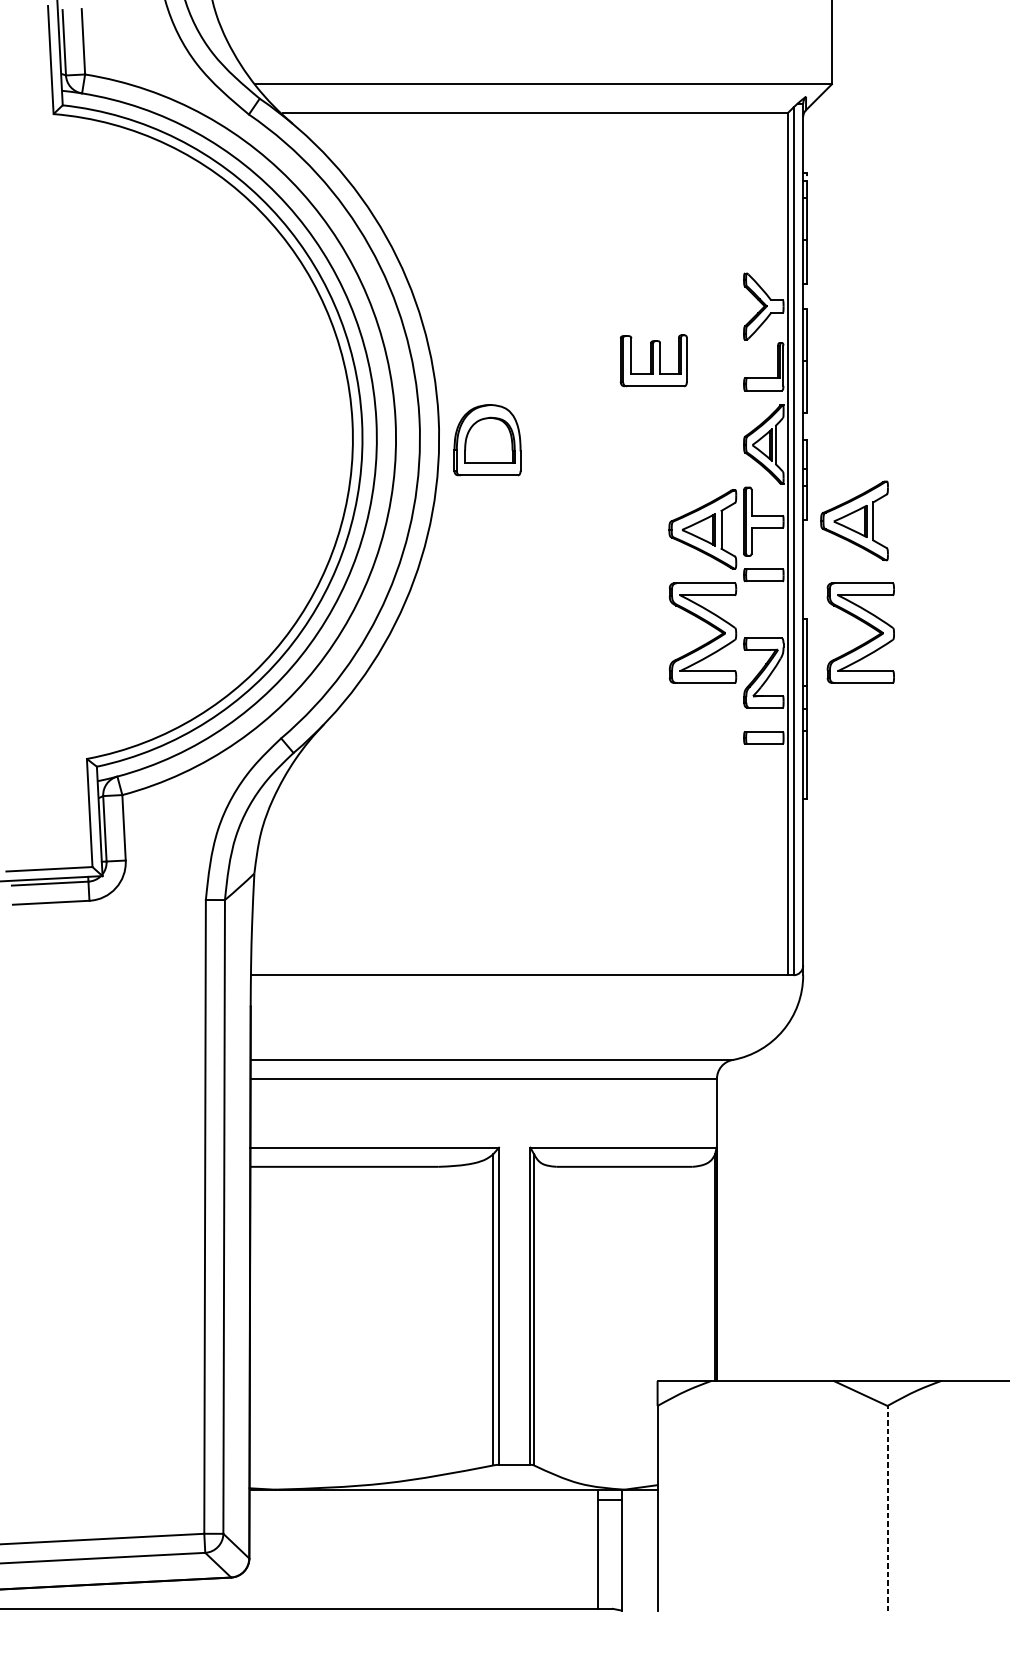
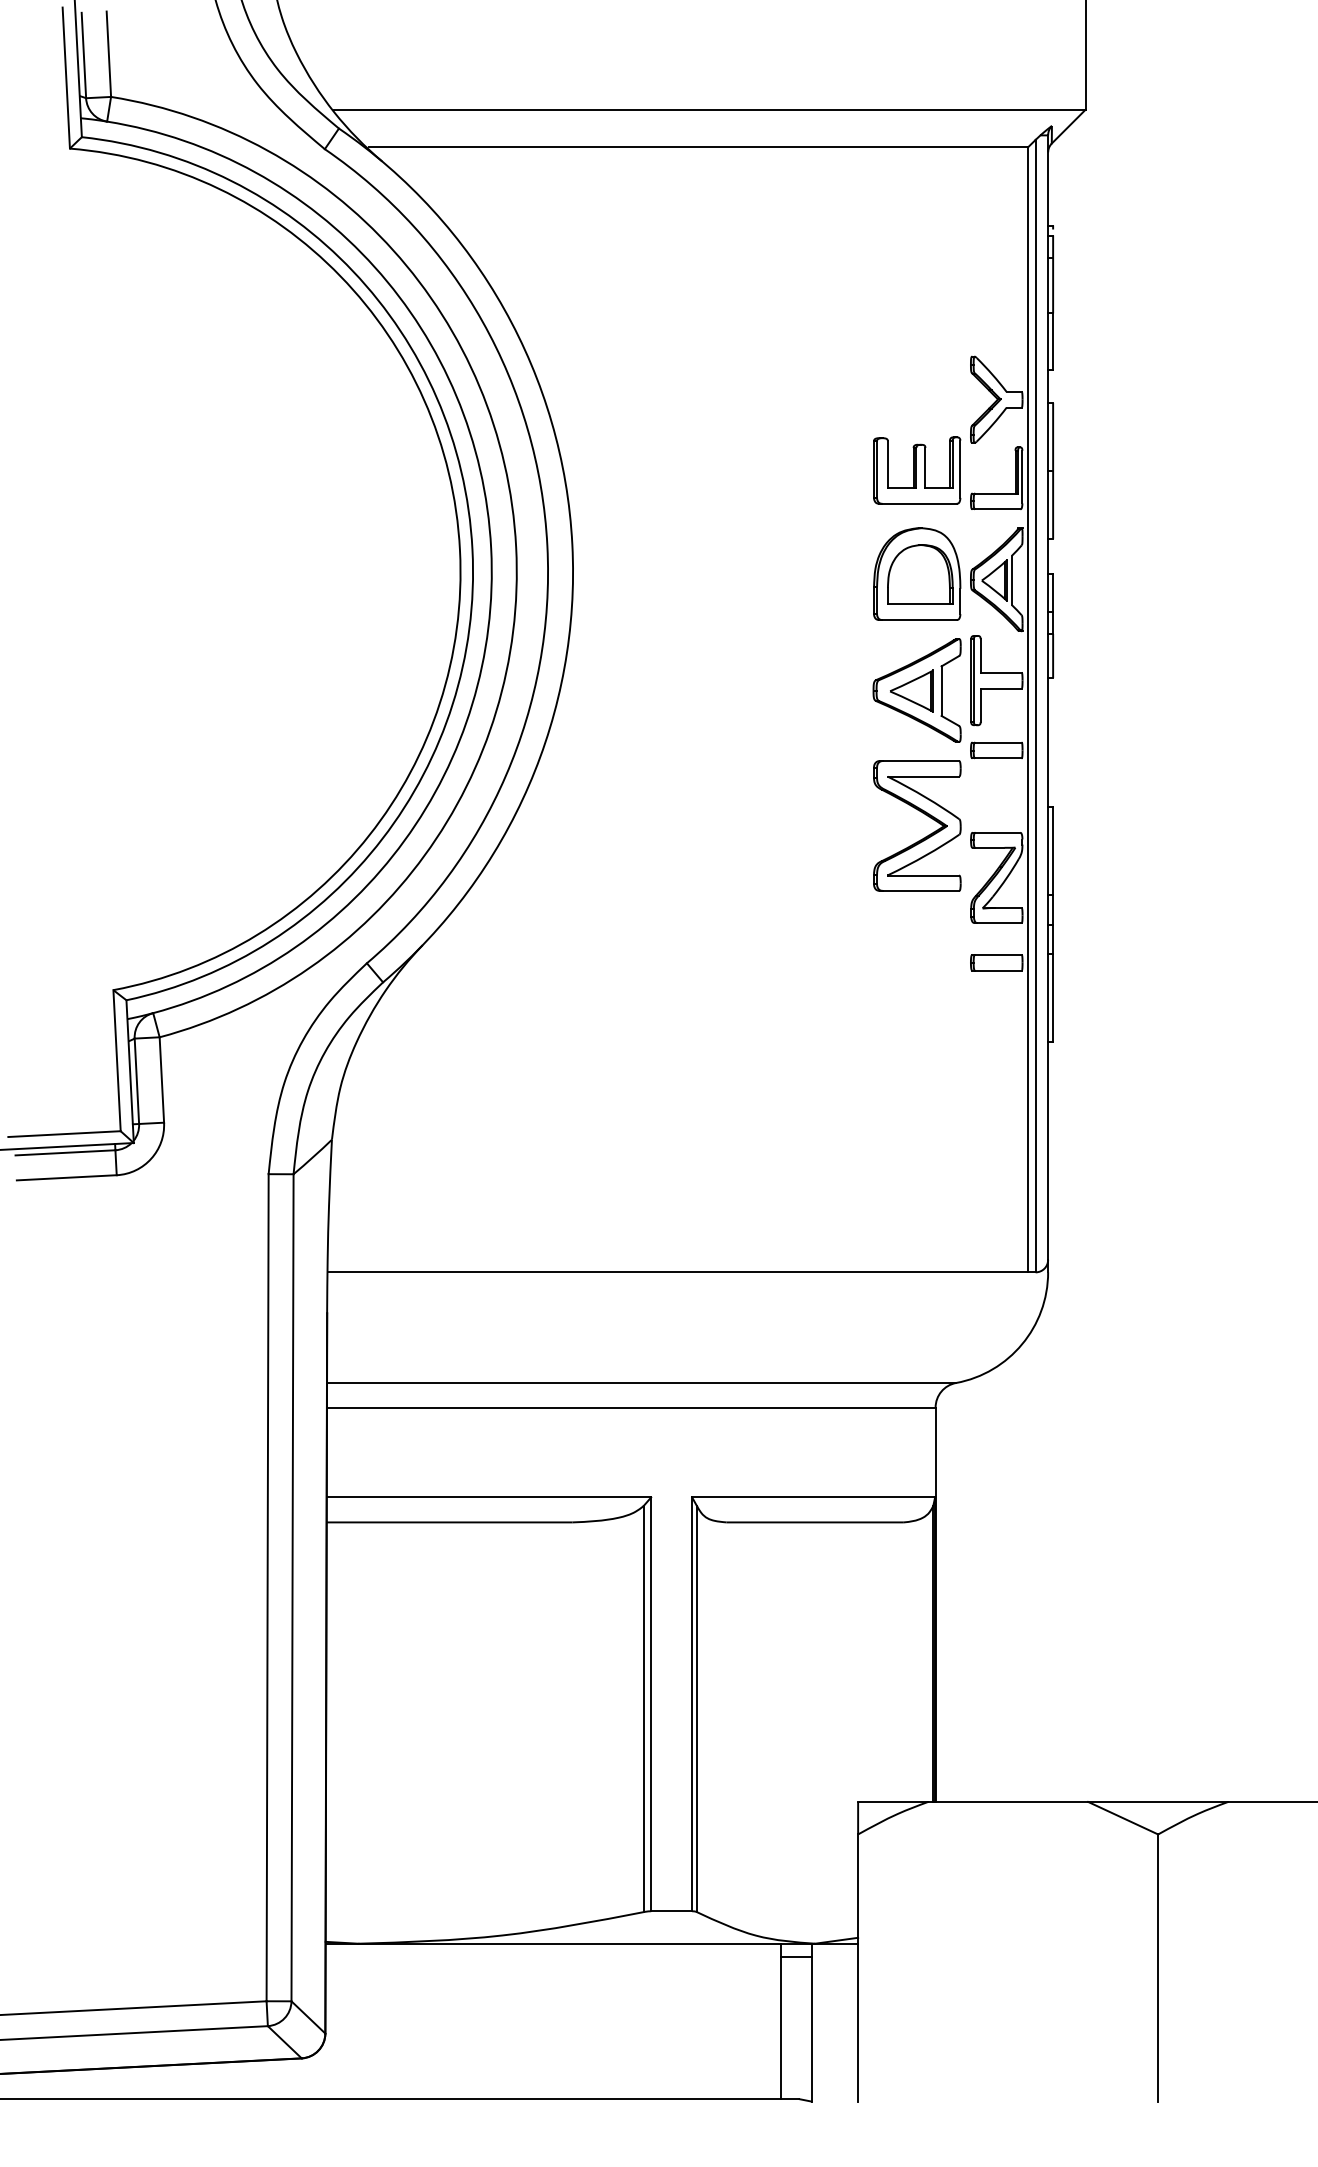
part: (654, 360) -> (917, 470), moved
part: (487, 439) -> (917, 573), moved
part: (854, 520) -> (1114, 679), removed
part: (867, 625) -> (1131, 815), removed
line: (887, 1508) -> (1158, 1968), dashed -> solid

